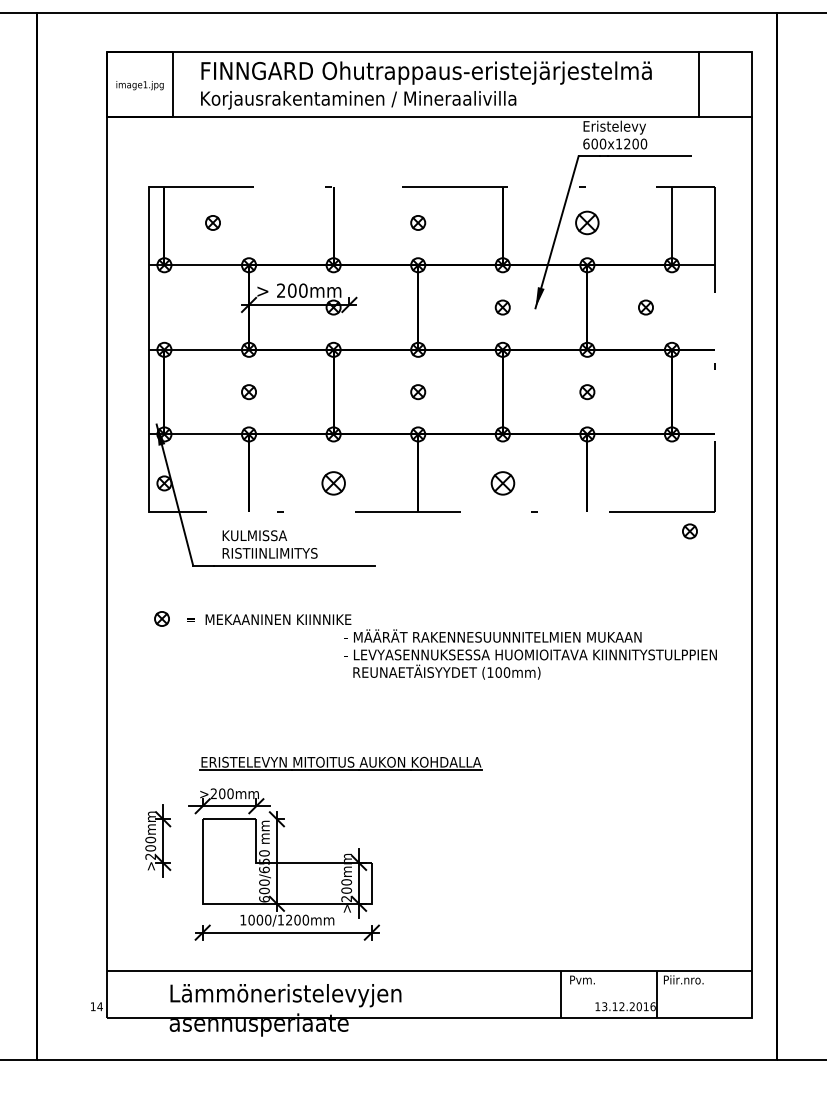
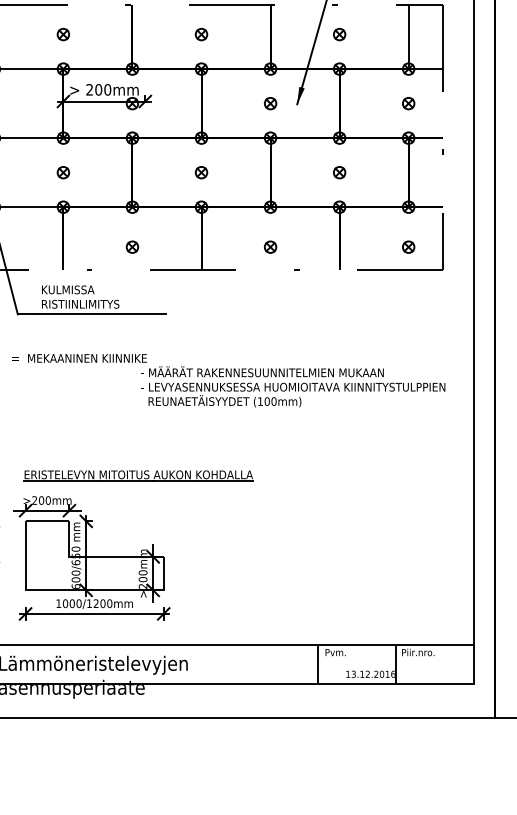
part: (212, 222) -> (62, 34), moved
part: (587, 222) -> (339, 34), size x0.62
part: (645, 307) -> (408, 103), moved
part: (333, 483) -> (132, 247), size x0.62
part: (502, 483) -> (270, 247), size x0.62
part: (689, 531) -> (408, 247), moved

